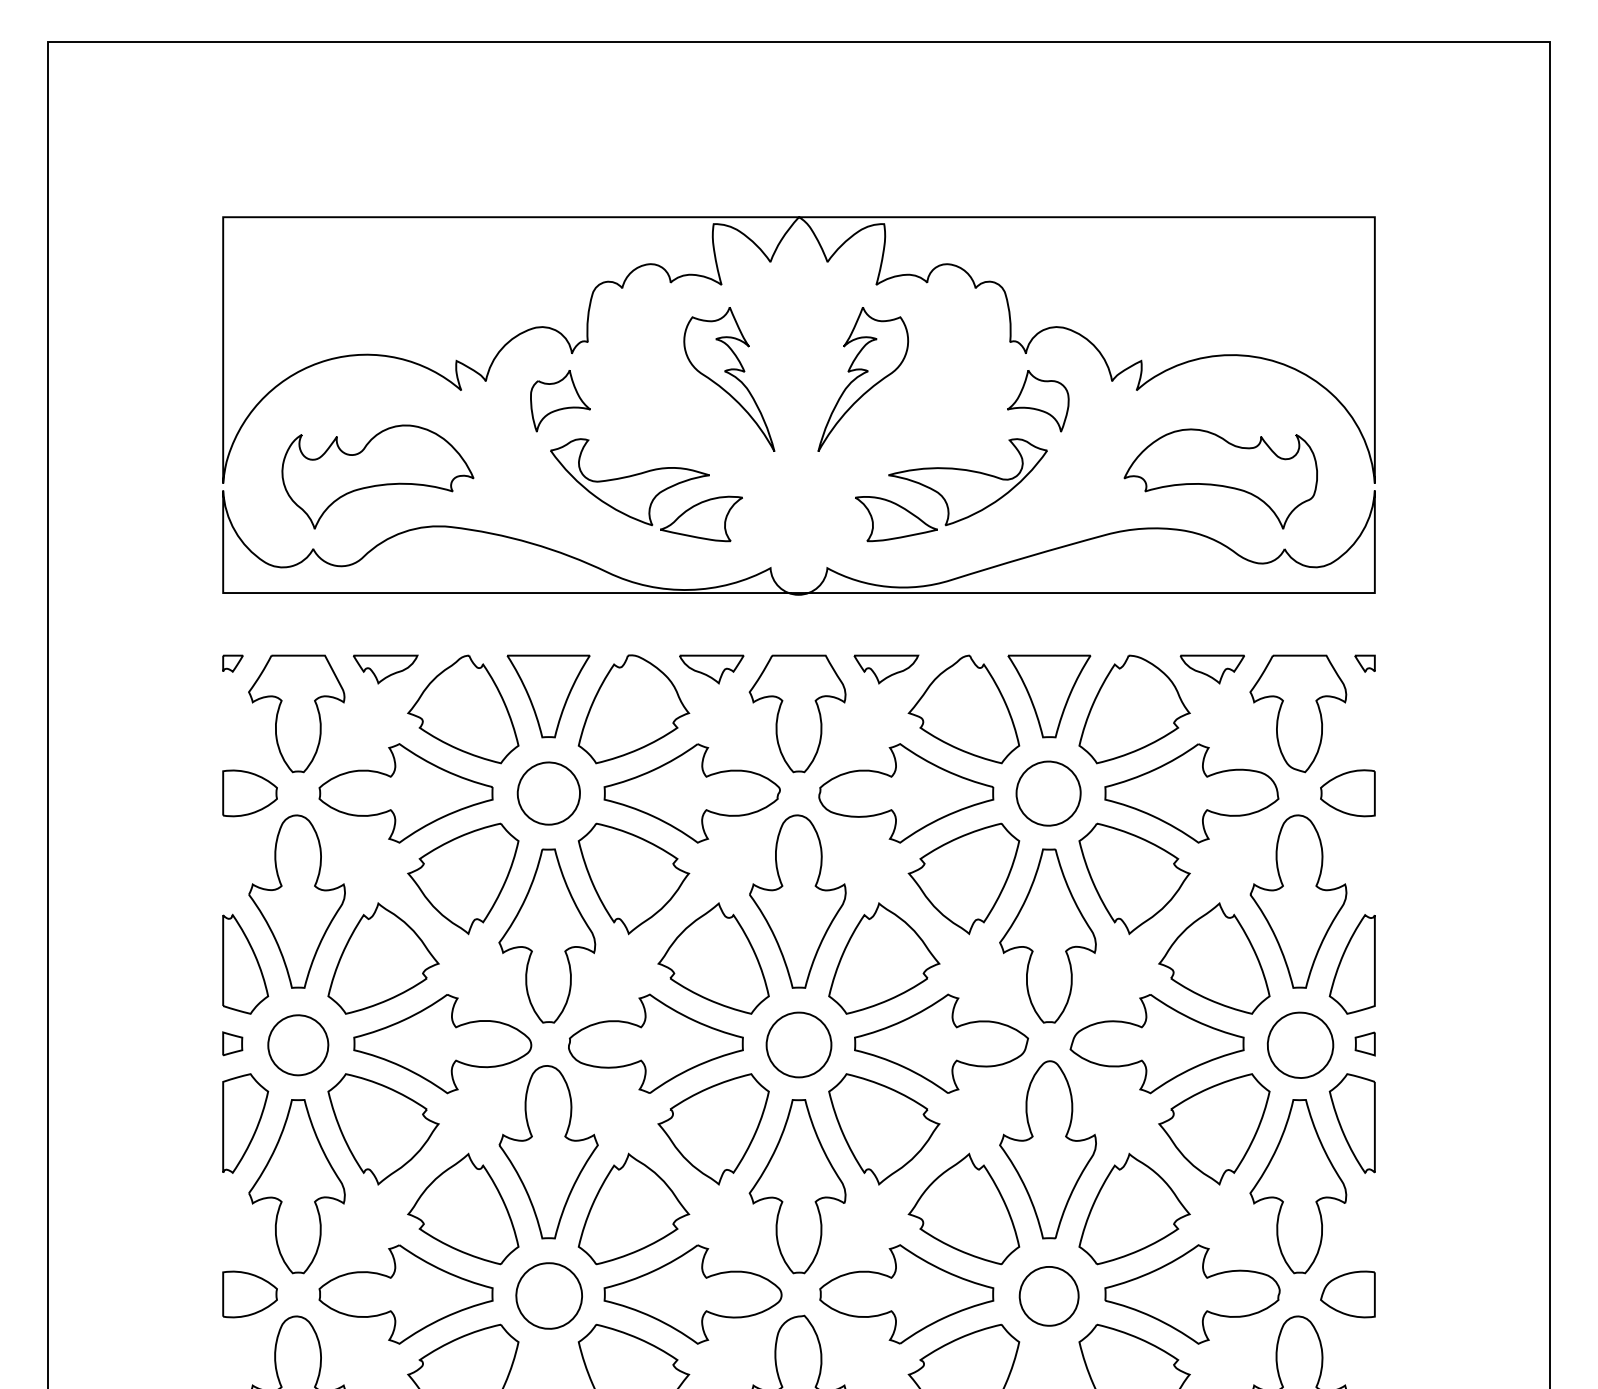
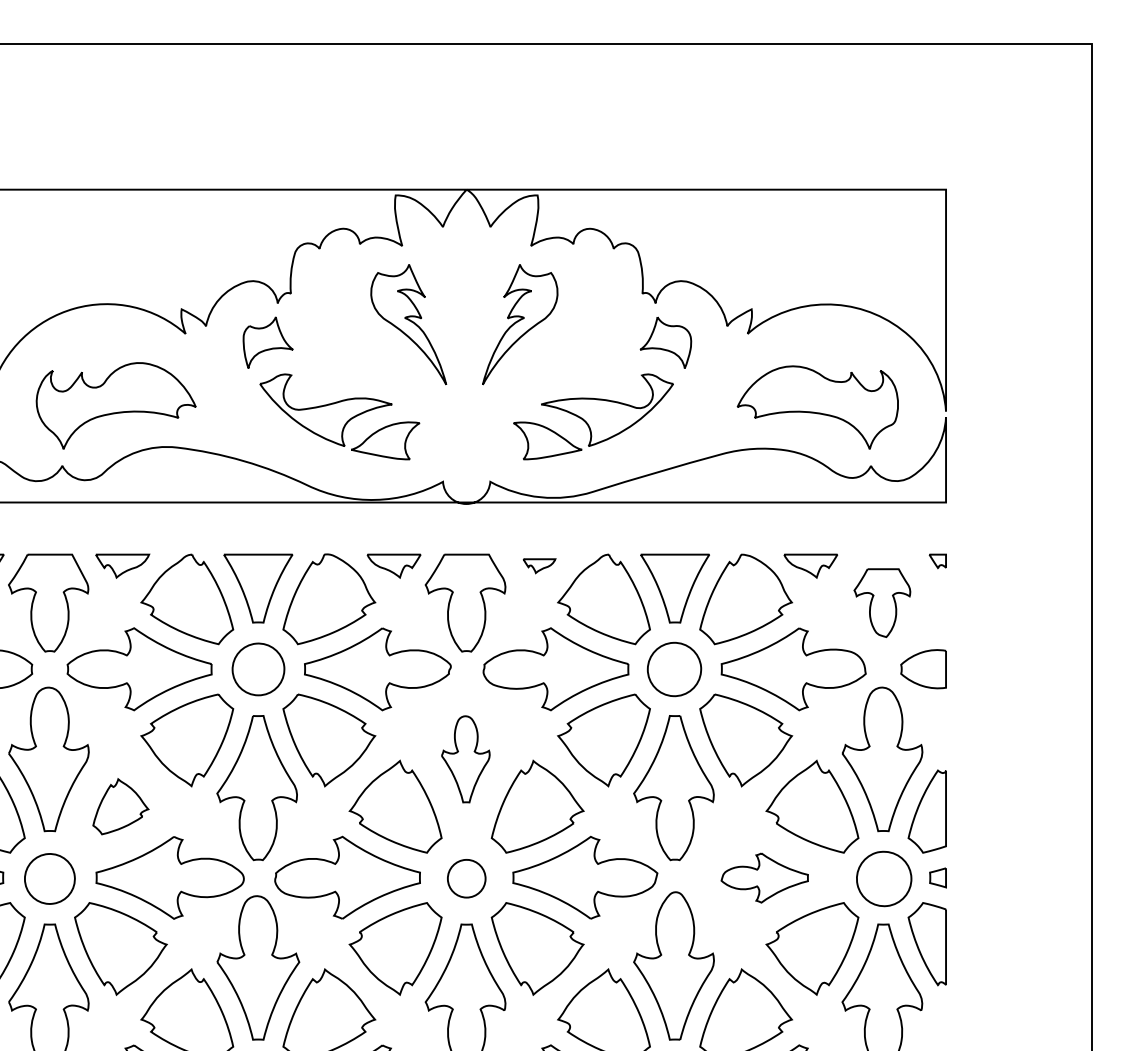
part: (886, 669) -> (539, 566), size x0.6
part: (1298, 713) -> (882, 602), size x0.7
part: (797, 901) -> (465, 759), size x0.6
part: (383, 958) -> (120, 806), size x0.6
part: (798, 1044) -> (466, 878), size x0.7
part: (1156, 1044) -> (764, 878), size x0.6

